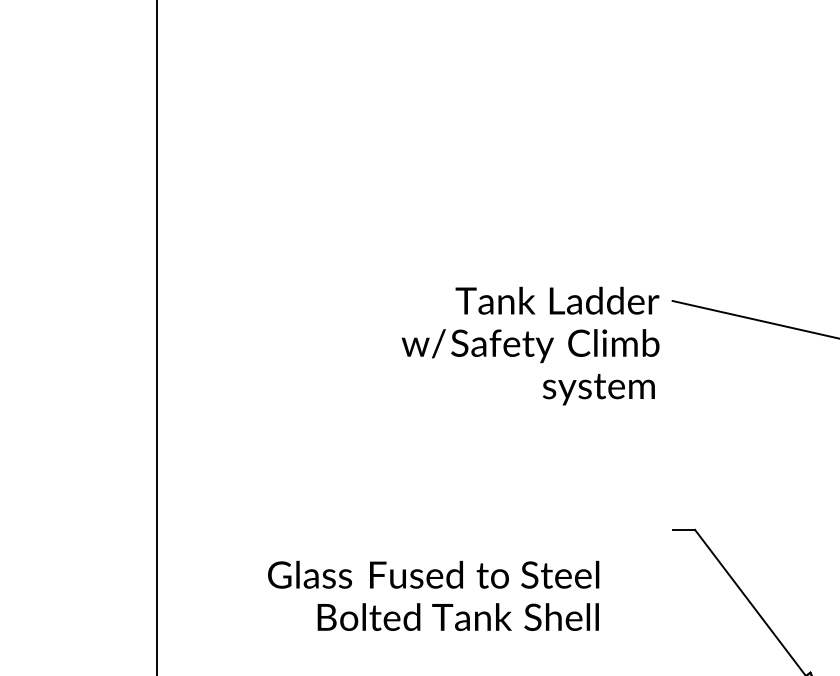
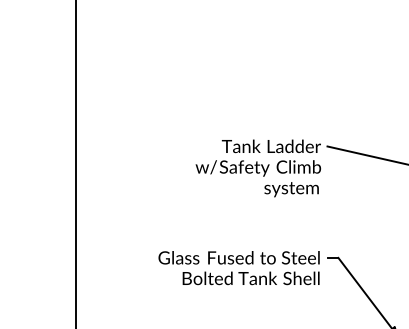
text: (432, 596) -> (238, 268), moved

